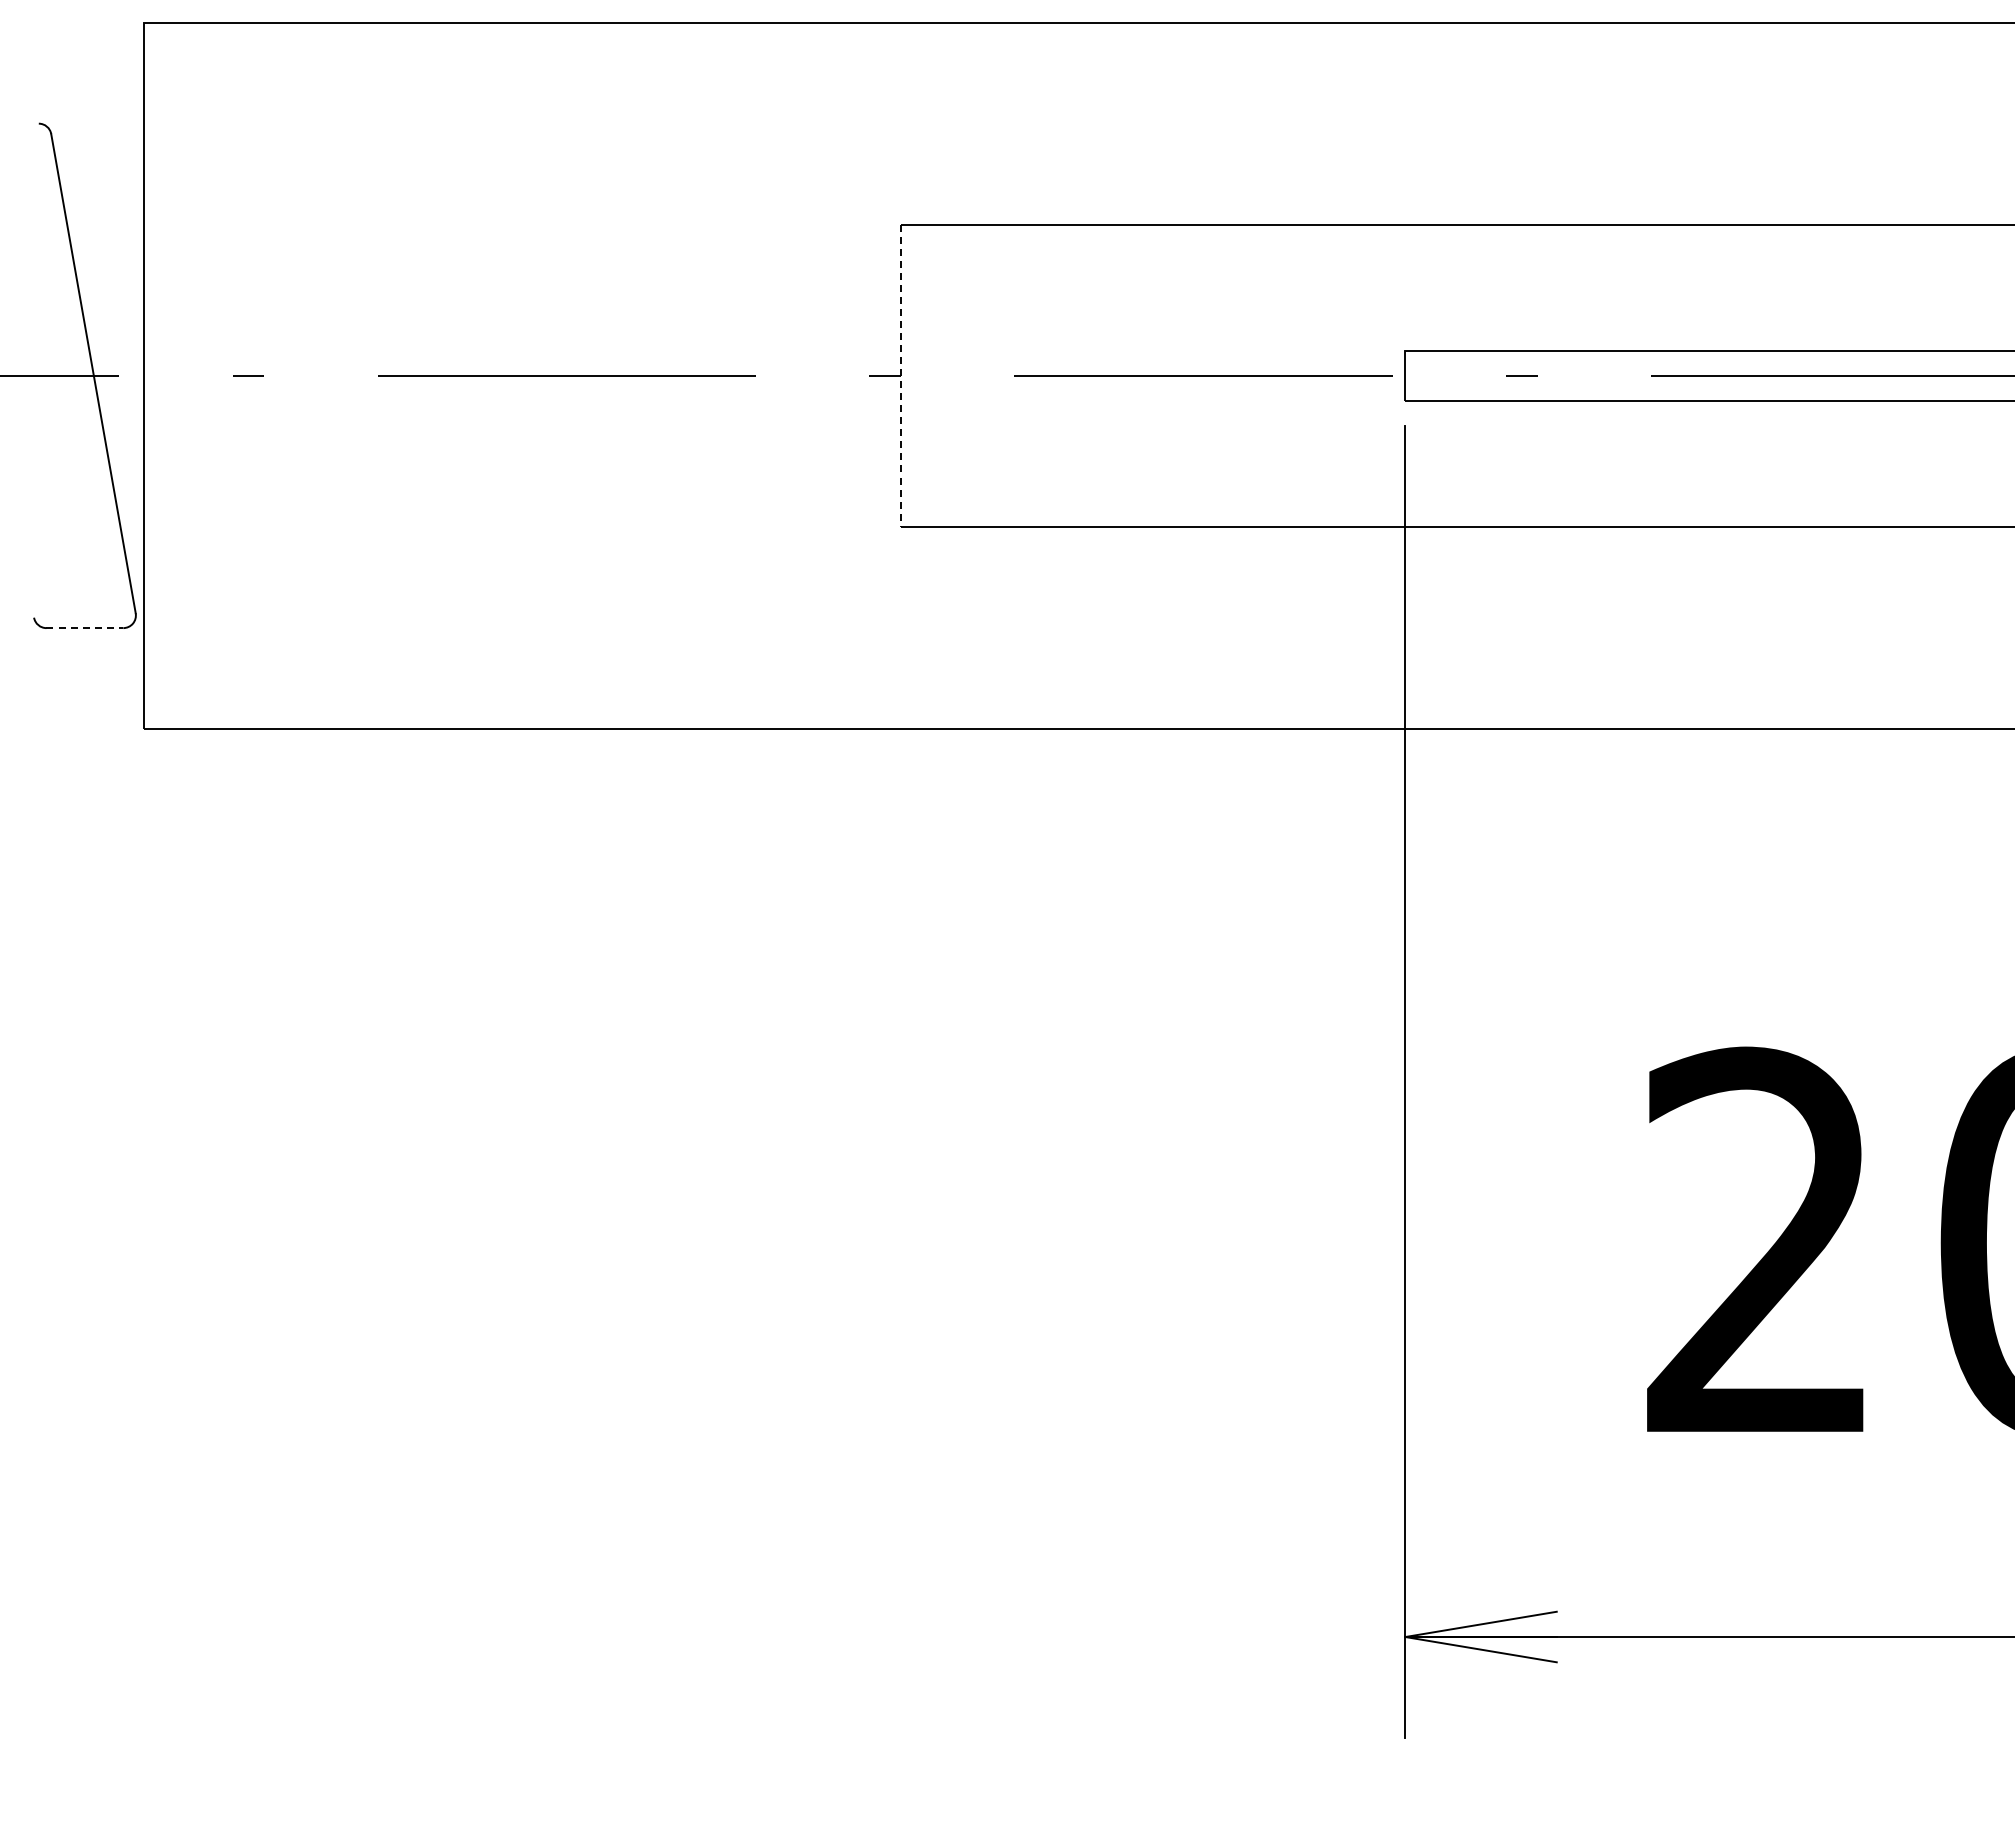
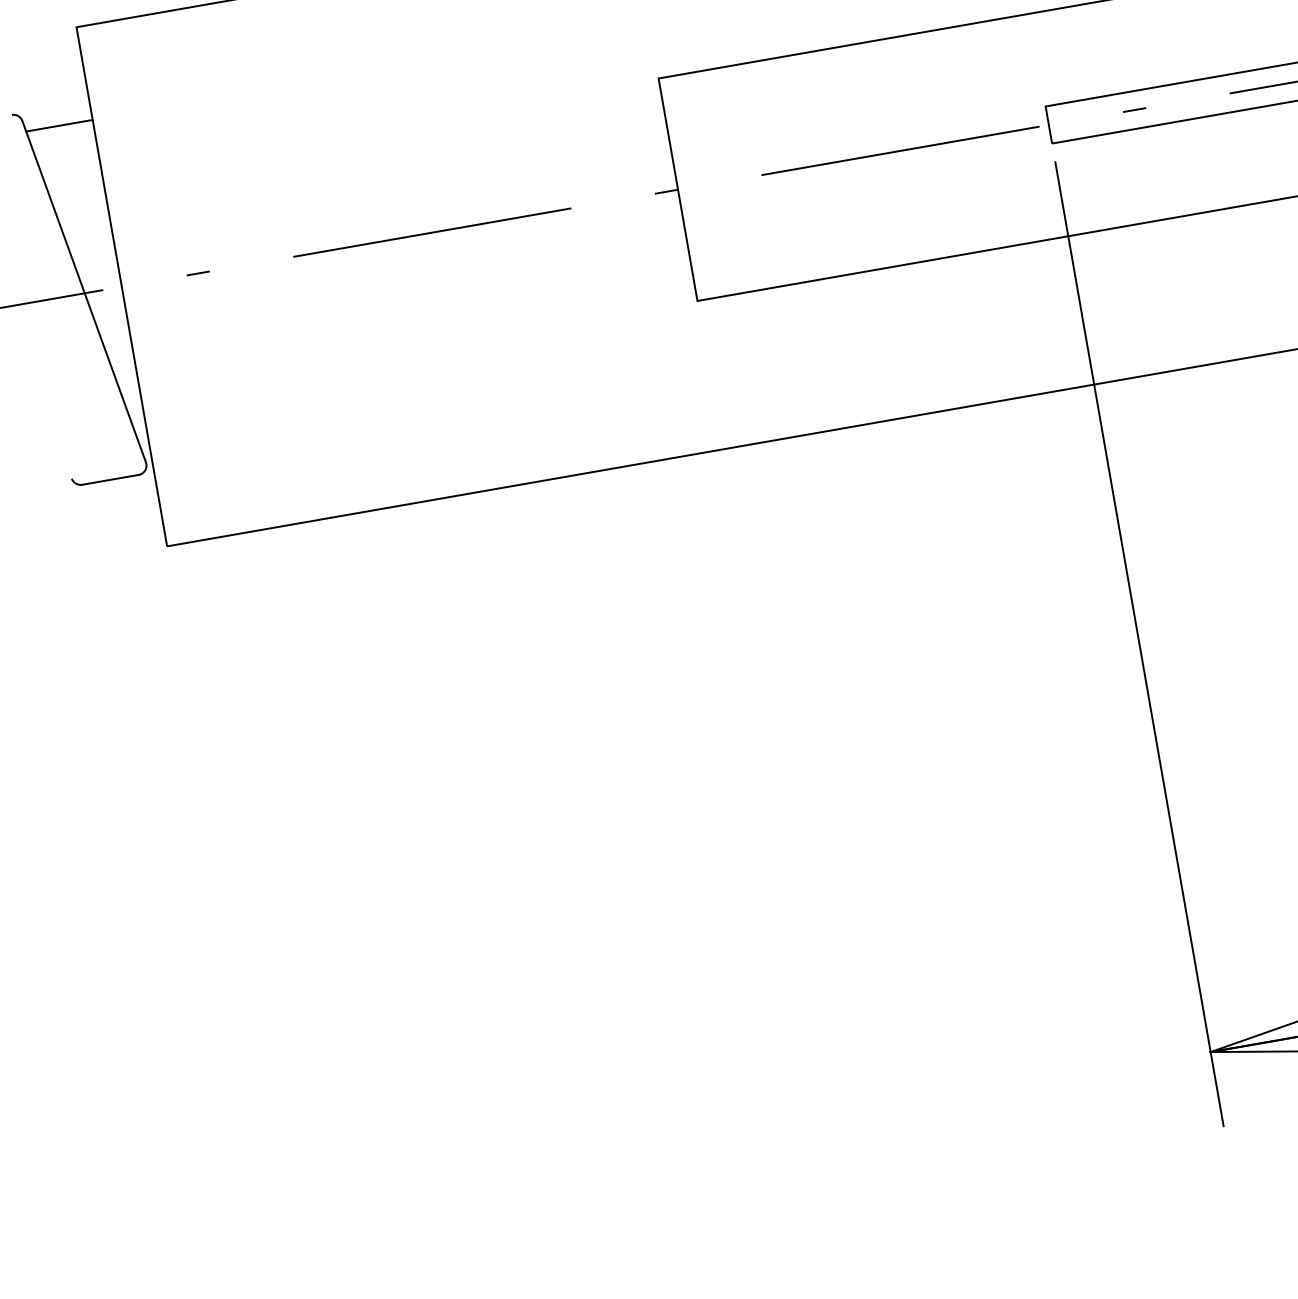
line: (98, 148) -> (58, 125), added
line: (900, 376) -> (677, 190), dashed -> solid
line: (85, 628) -> (111, 480), dashed -> solid

